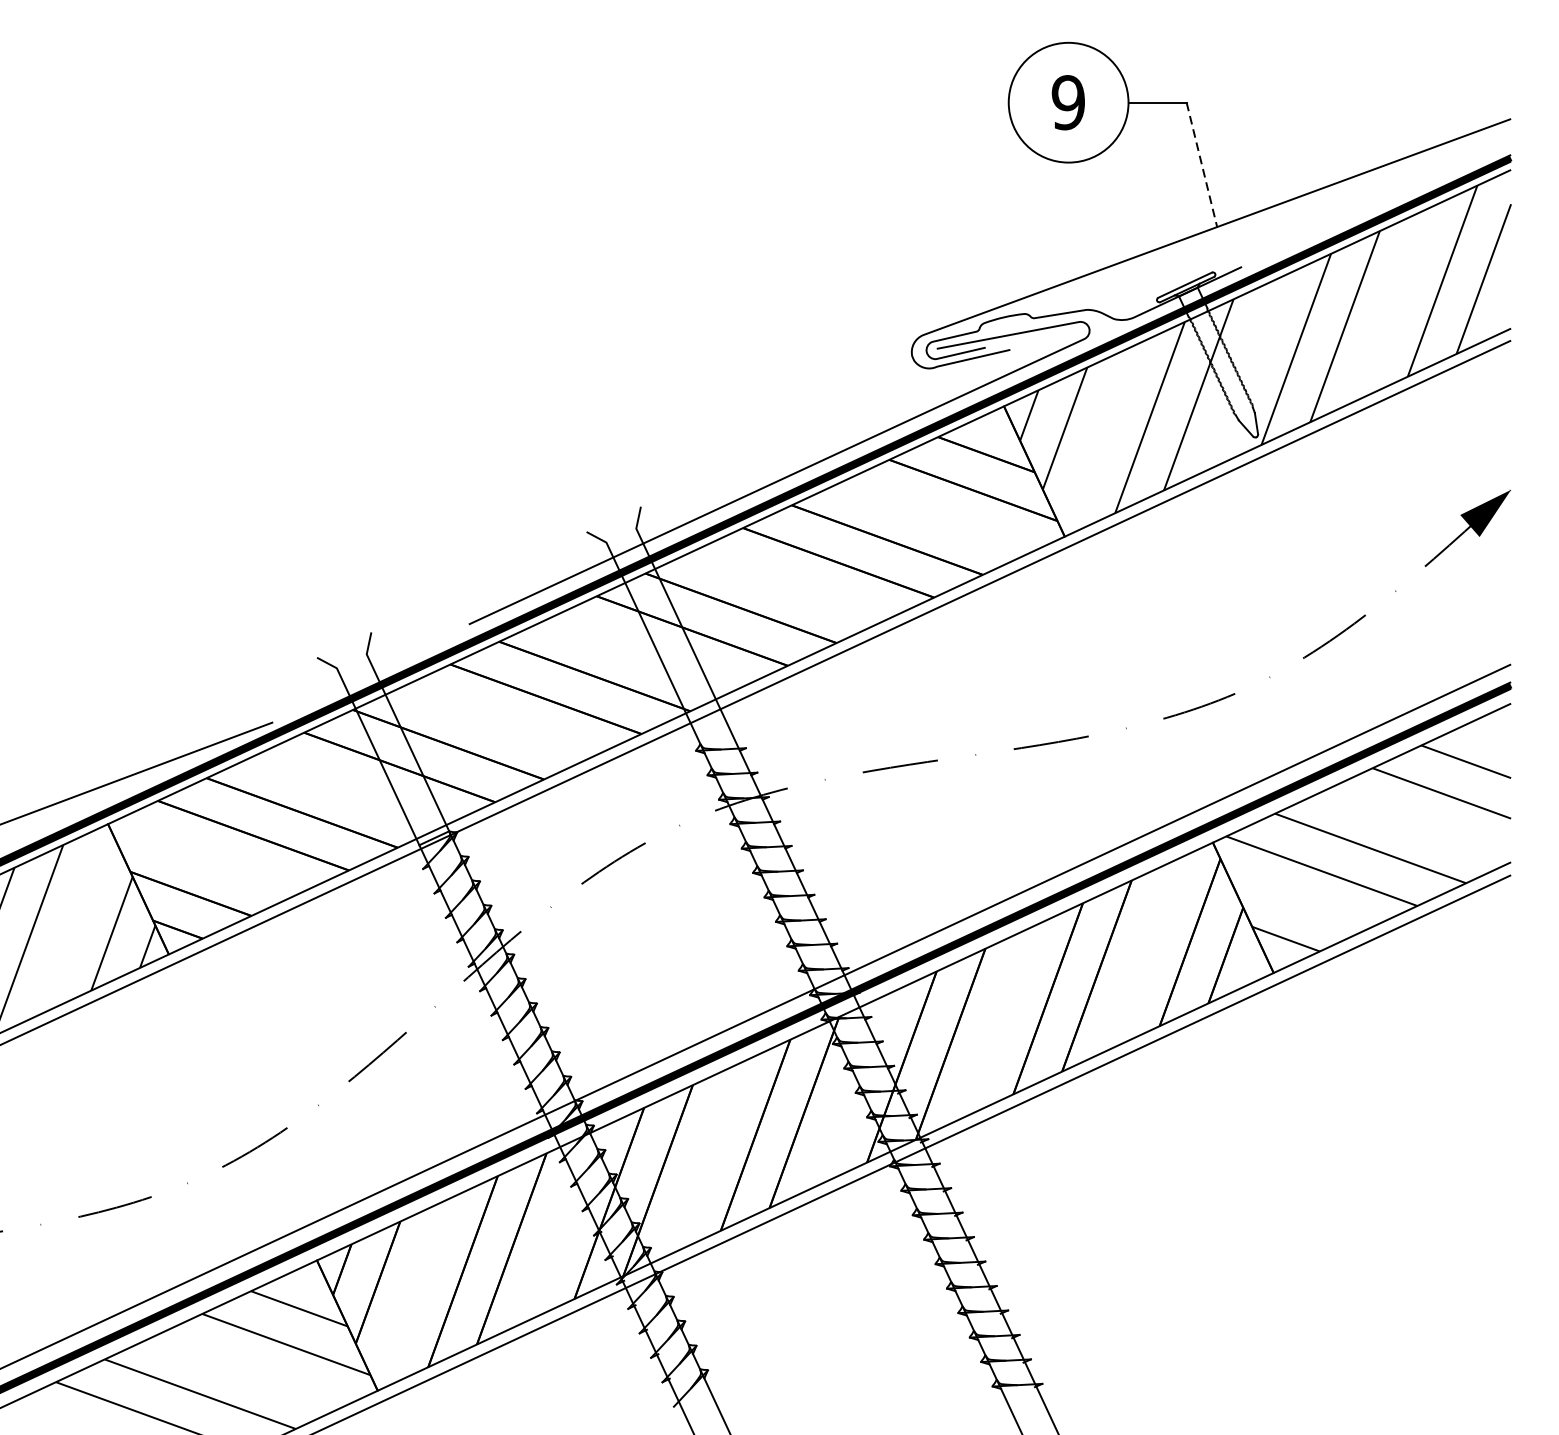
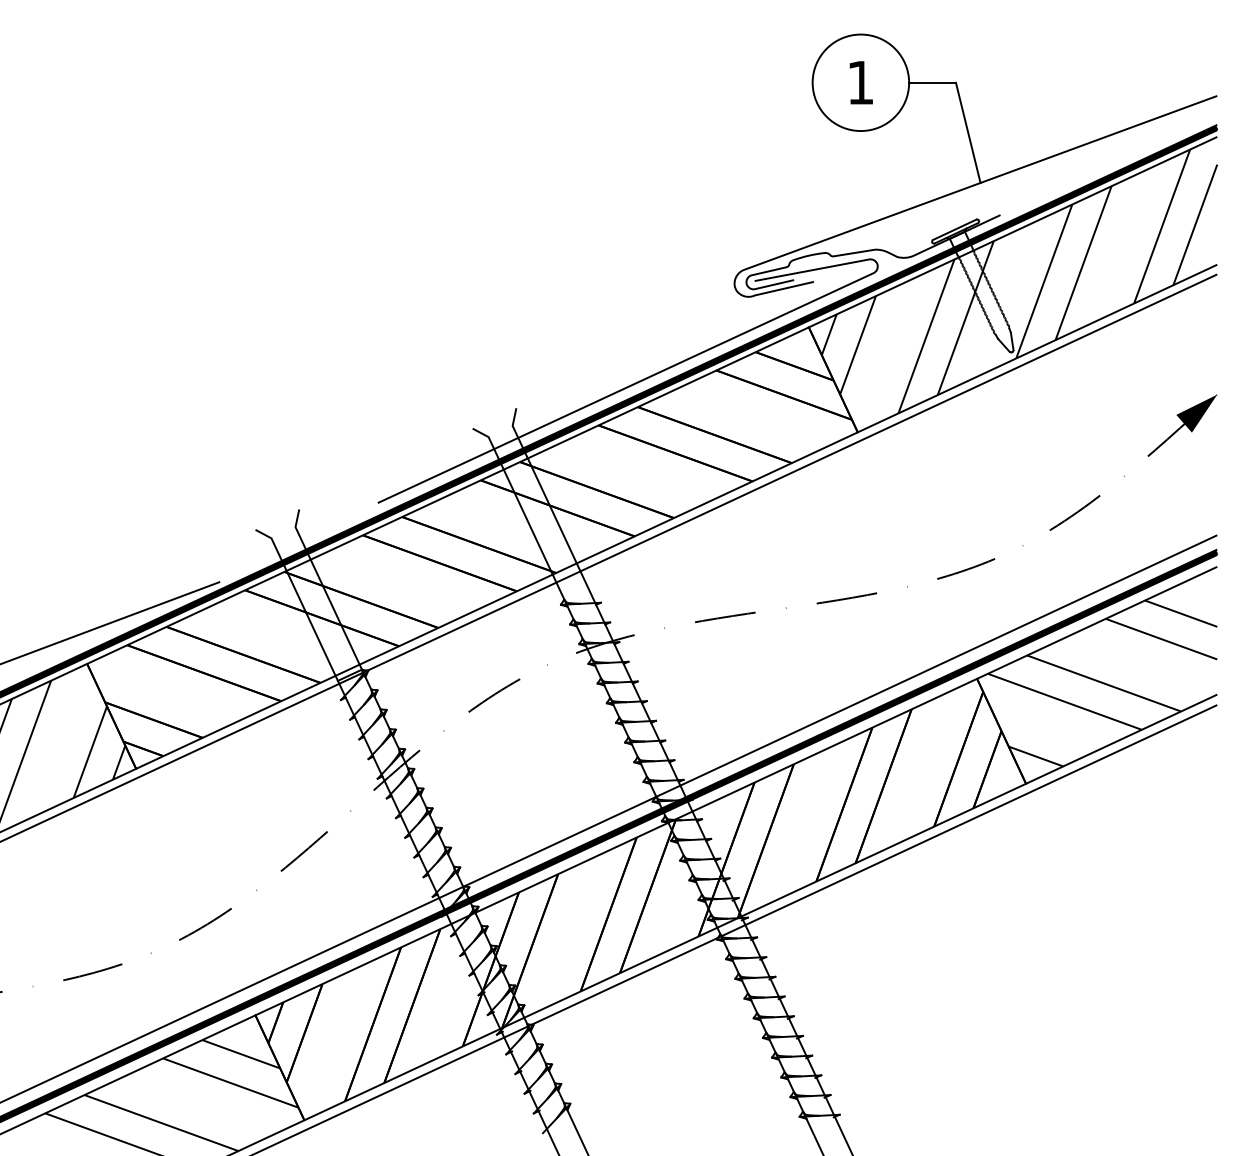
text: (1068, 102) -> (860, 82), 9 -> 1
line: (1202, 164) -> (968, 132), dashed -> solid

